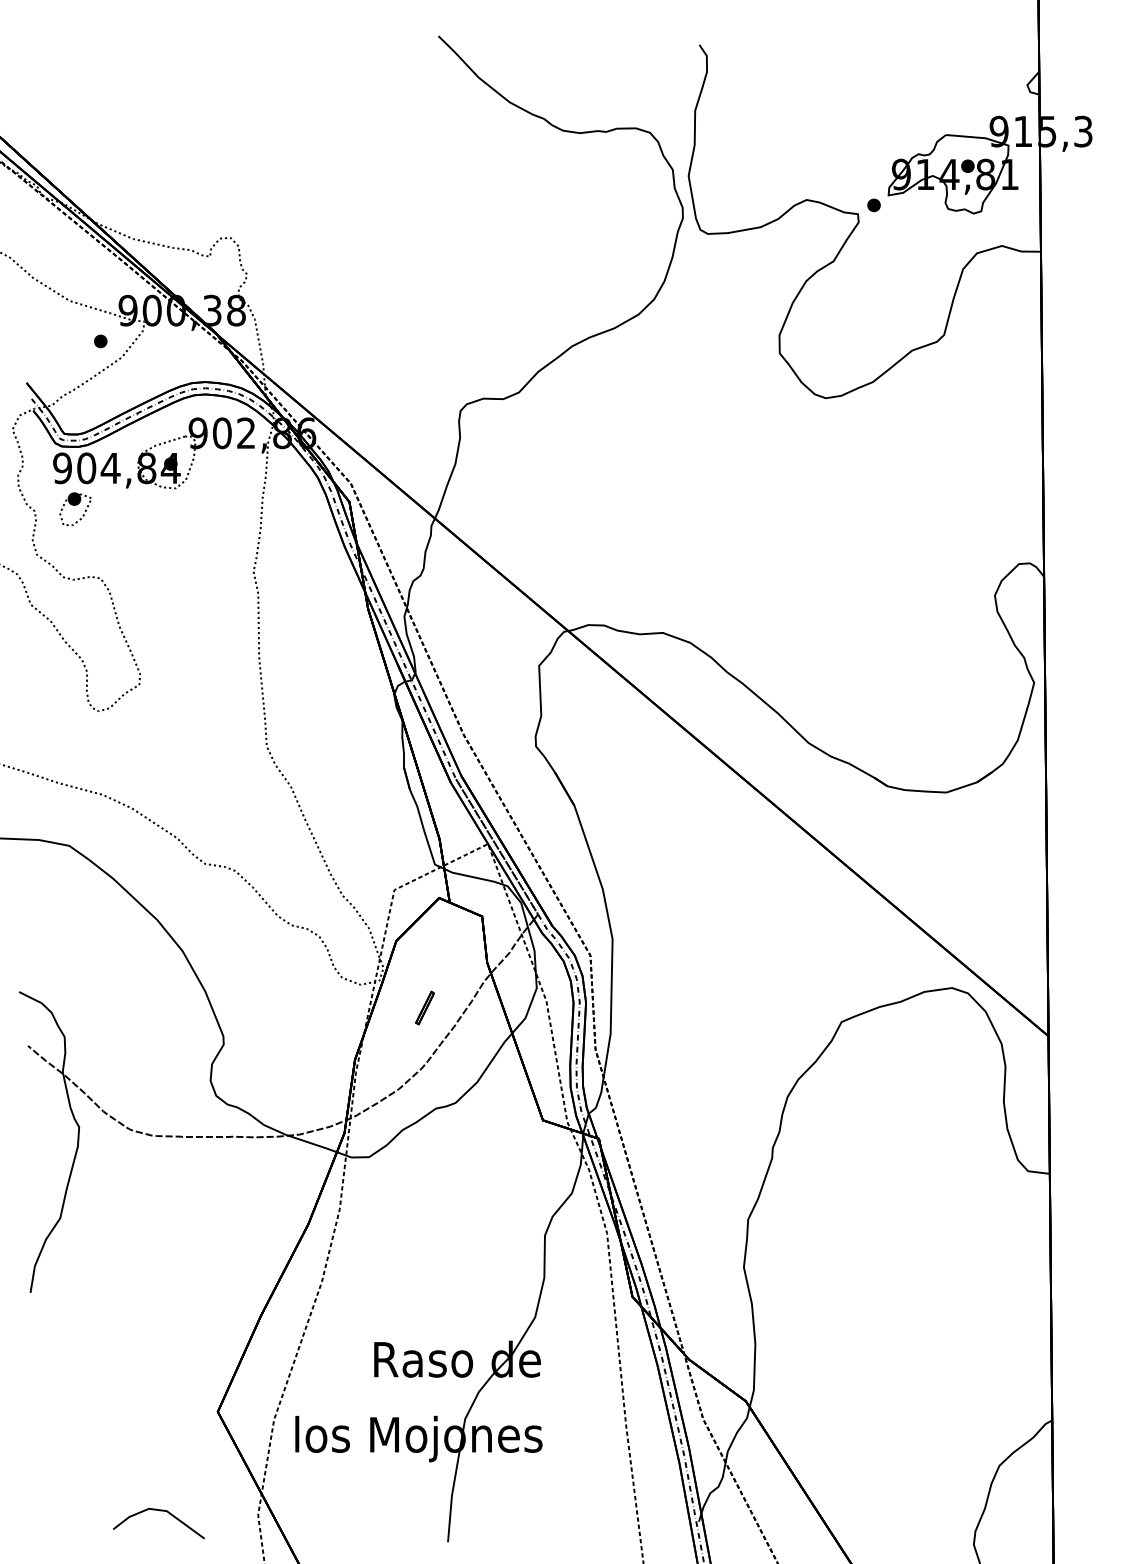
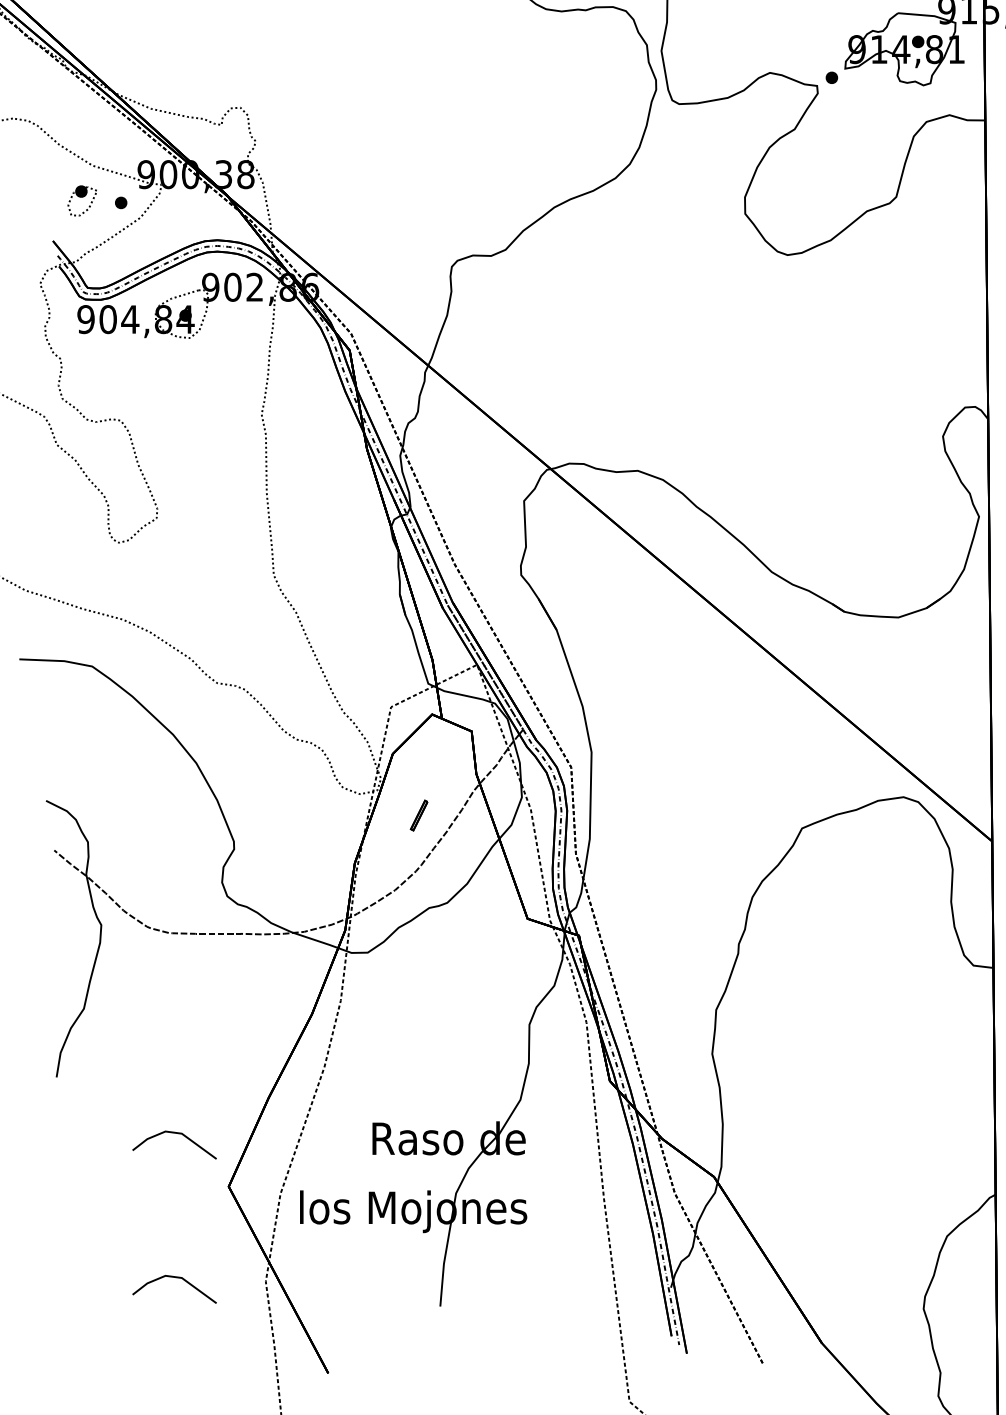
part: (75, 509) -> (82, 201), moved
line: (159, 1354) -> (175, 1134), added

